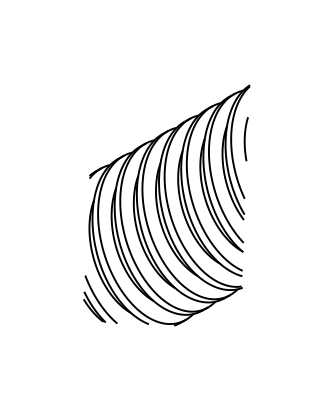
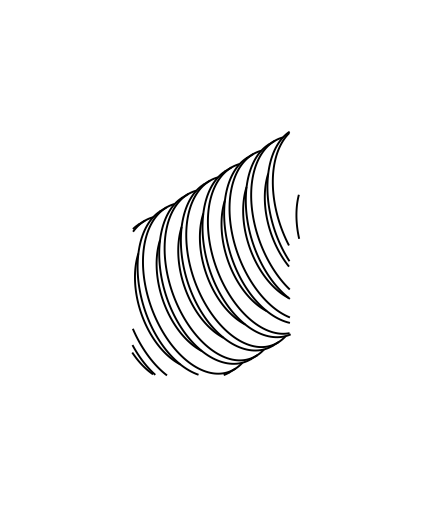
curve: (245, 138) -> (297, 216), moved

